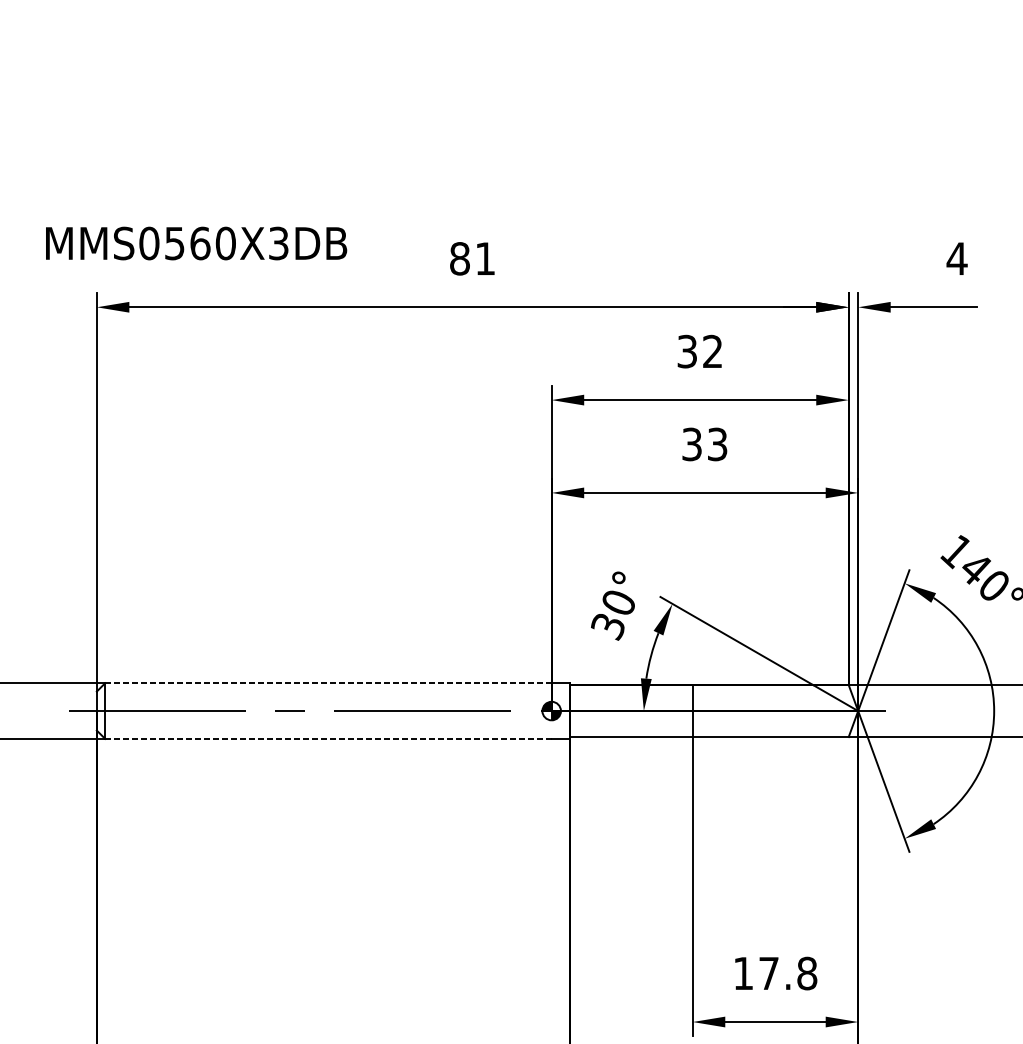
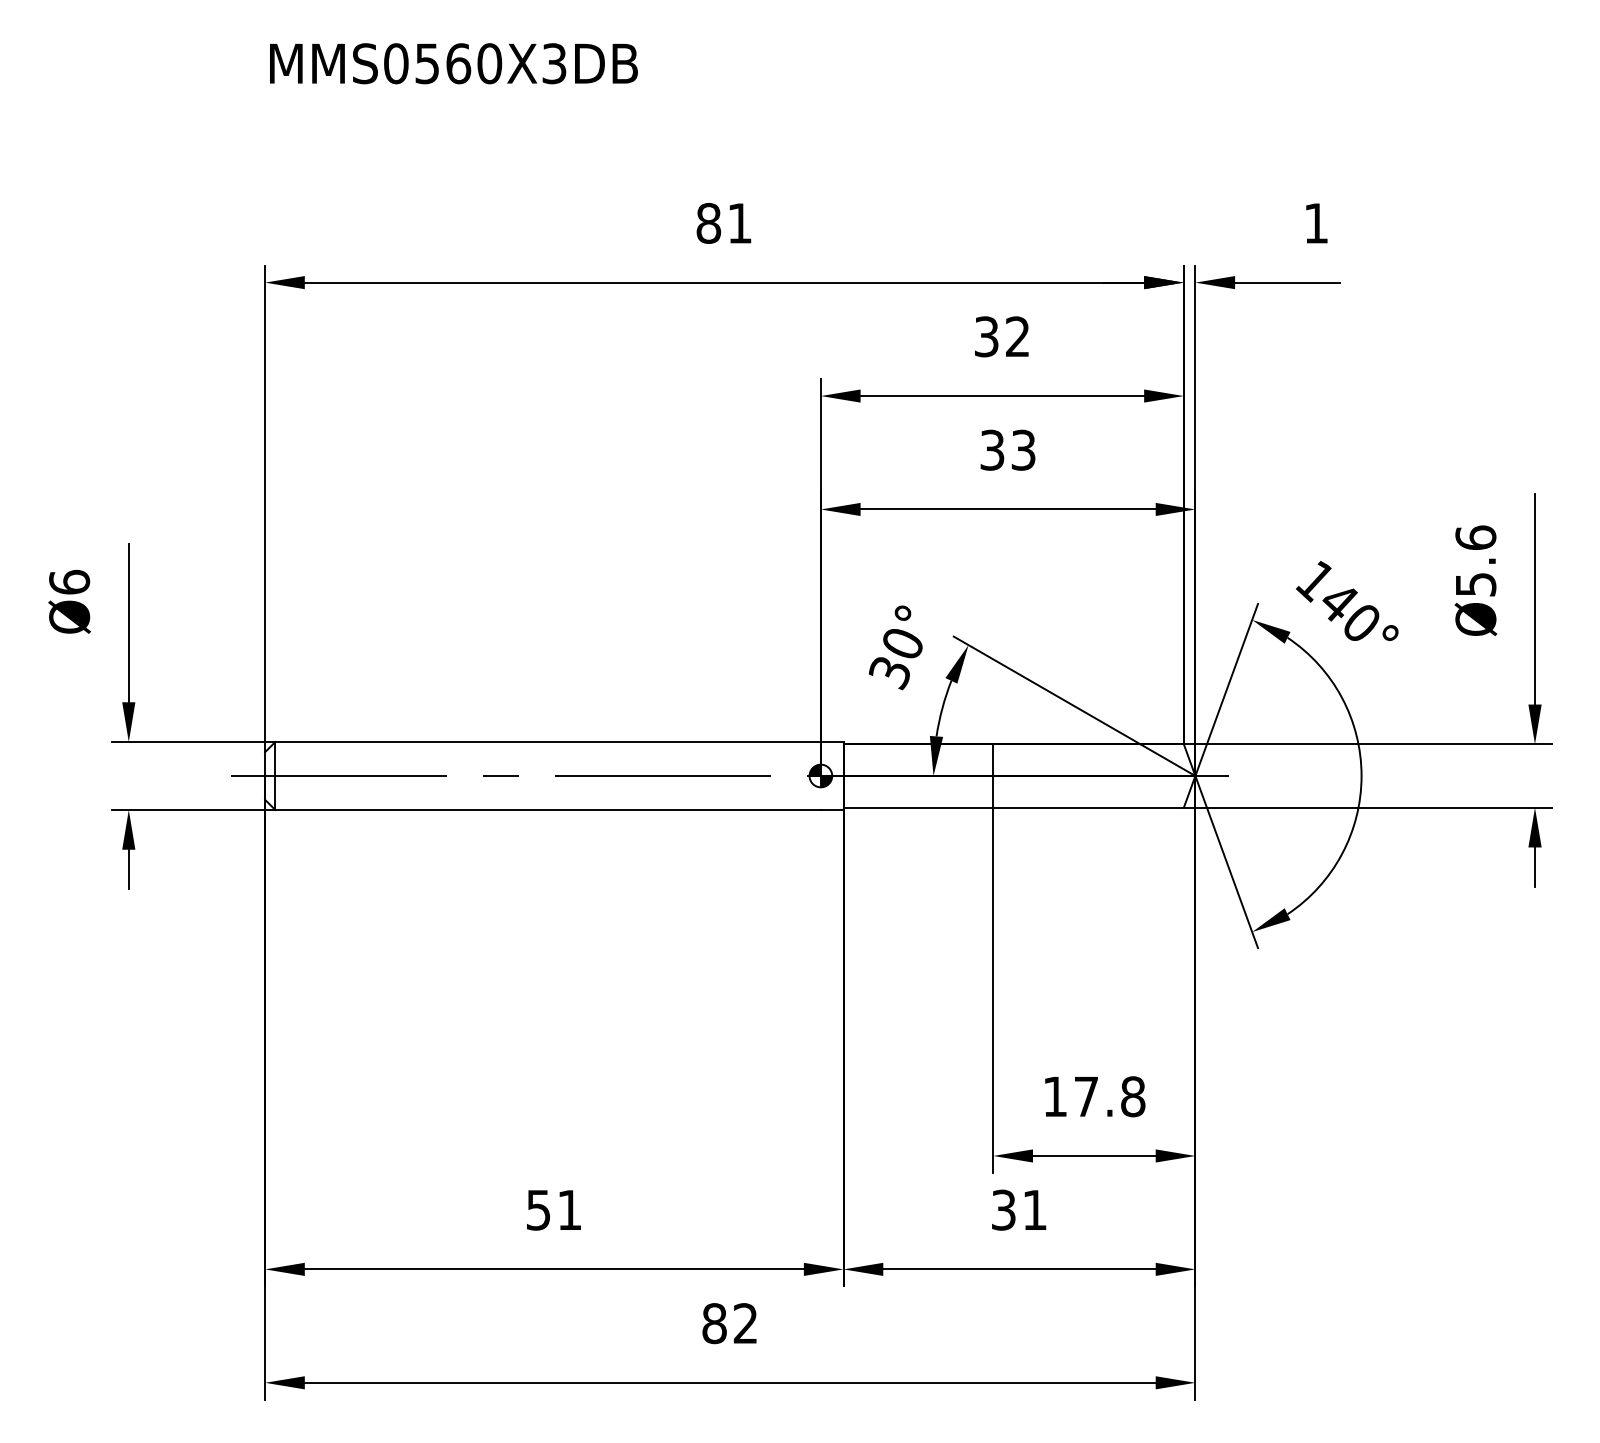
text: (196, 243) -> (453, 63), moved
text: (957, 258) -> (1316, 223), 4 -> 1
line: (328, 682) -> (548, 741), dashed -> solid
line: (328, 739) -> (548, 810), dashed -> solid

